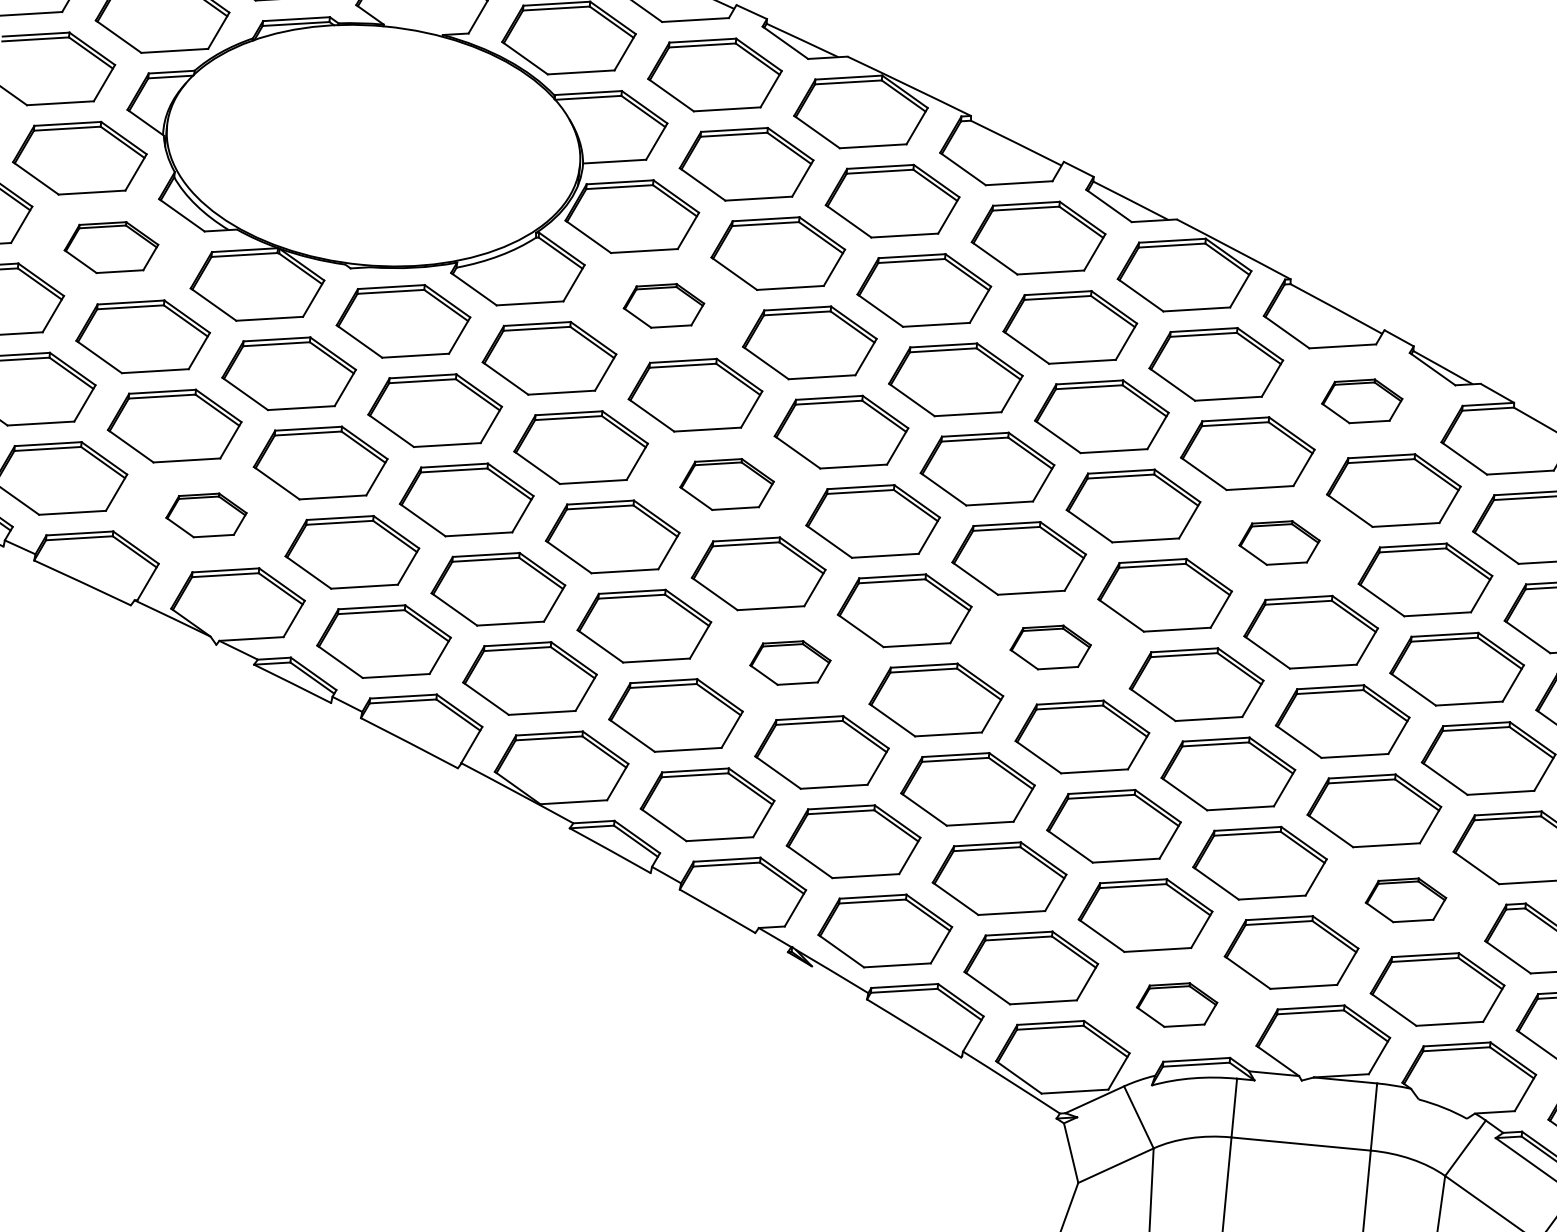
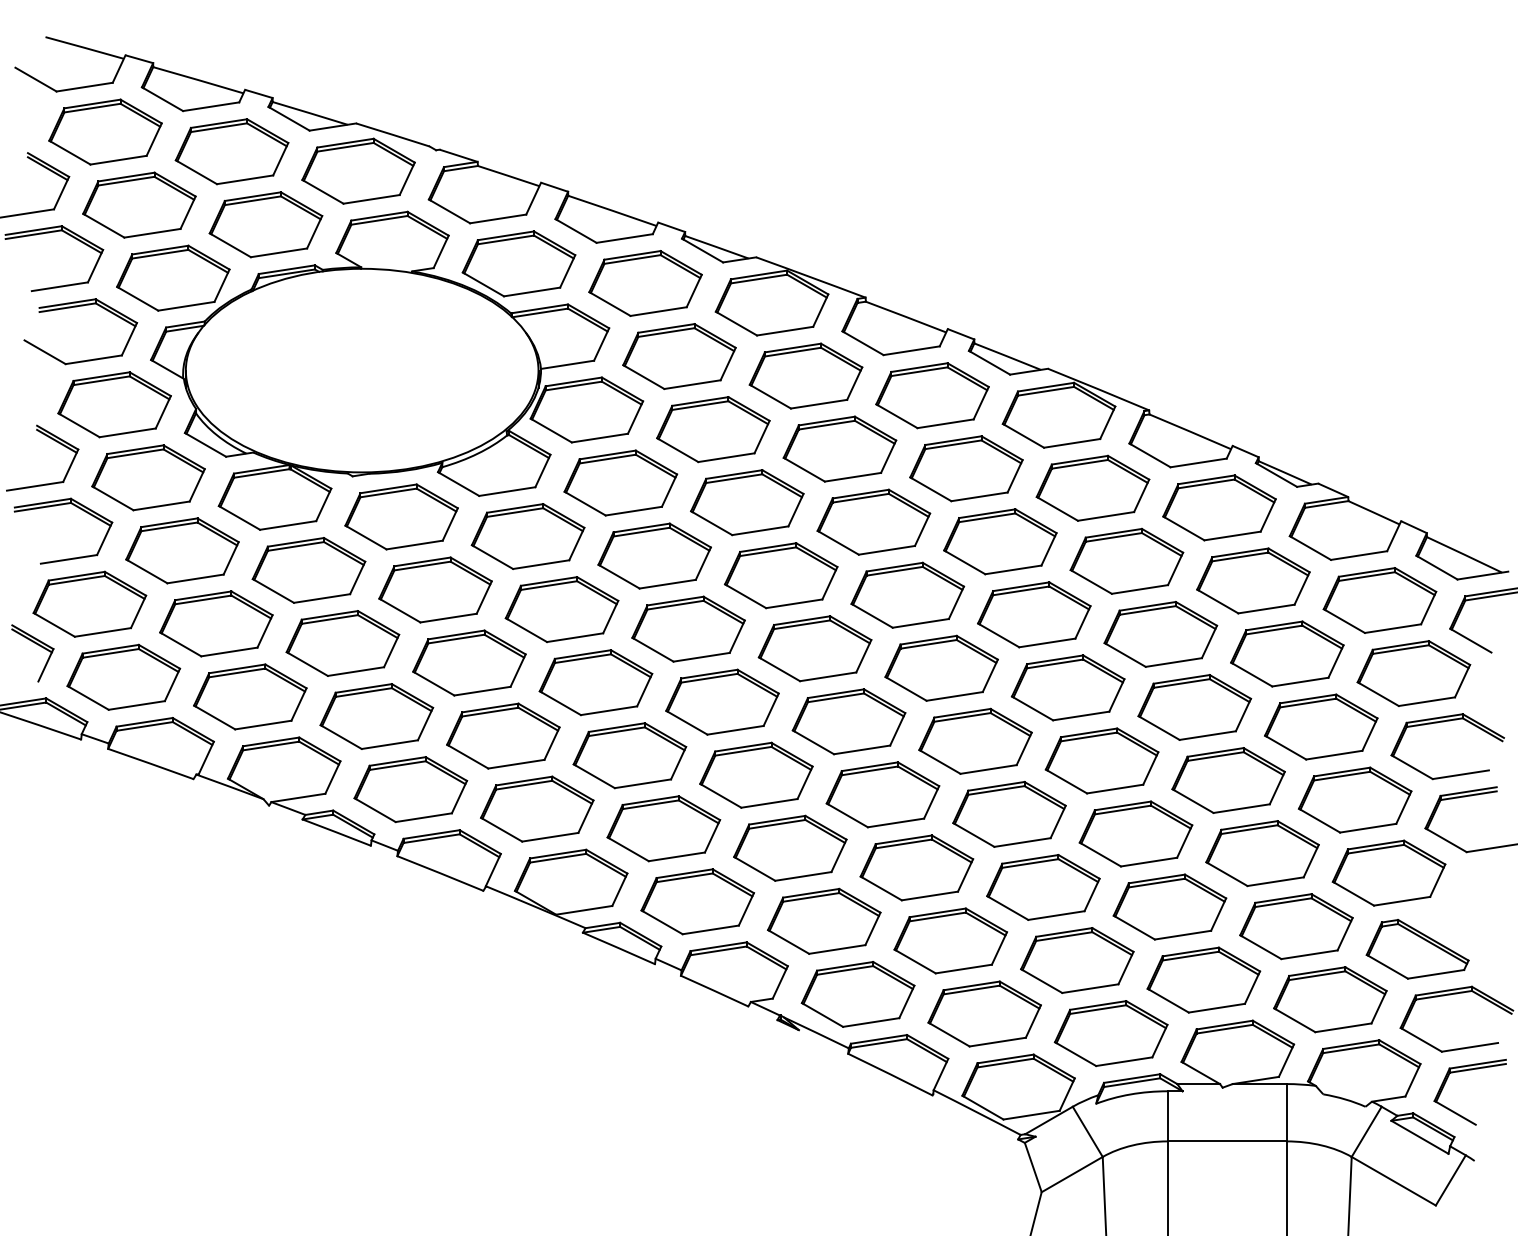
part: (111, 247) -> (148, 477), size x1.43
part: (663, 305) -> (620, 482), size x1.67
part: (1362, 400) -> (1219, 507), size x1.67
part: (727, 483) -> (688, 628), size x1.43
part: (206, 514) -> (250, 696), size x1.67
part: (1279, 543) -> (1160, 634), size x1.67
part: (1050, 646) -> (975, 740), size x1.67
part: (790, 662) -> (756, 774), size x1.67
part: (1406, 900) -> (1296, 926), size x1.67
part: (1176, 1004) -> (1110, 1033), size x1.67

